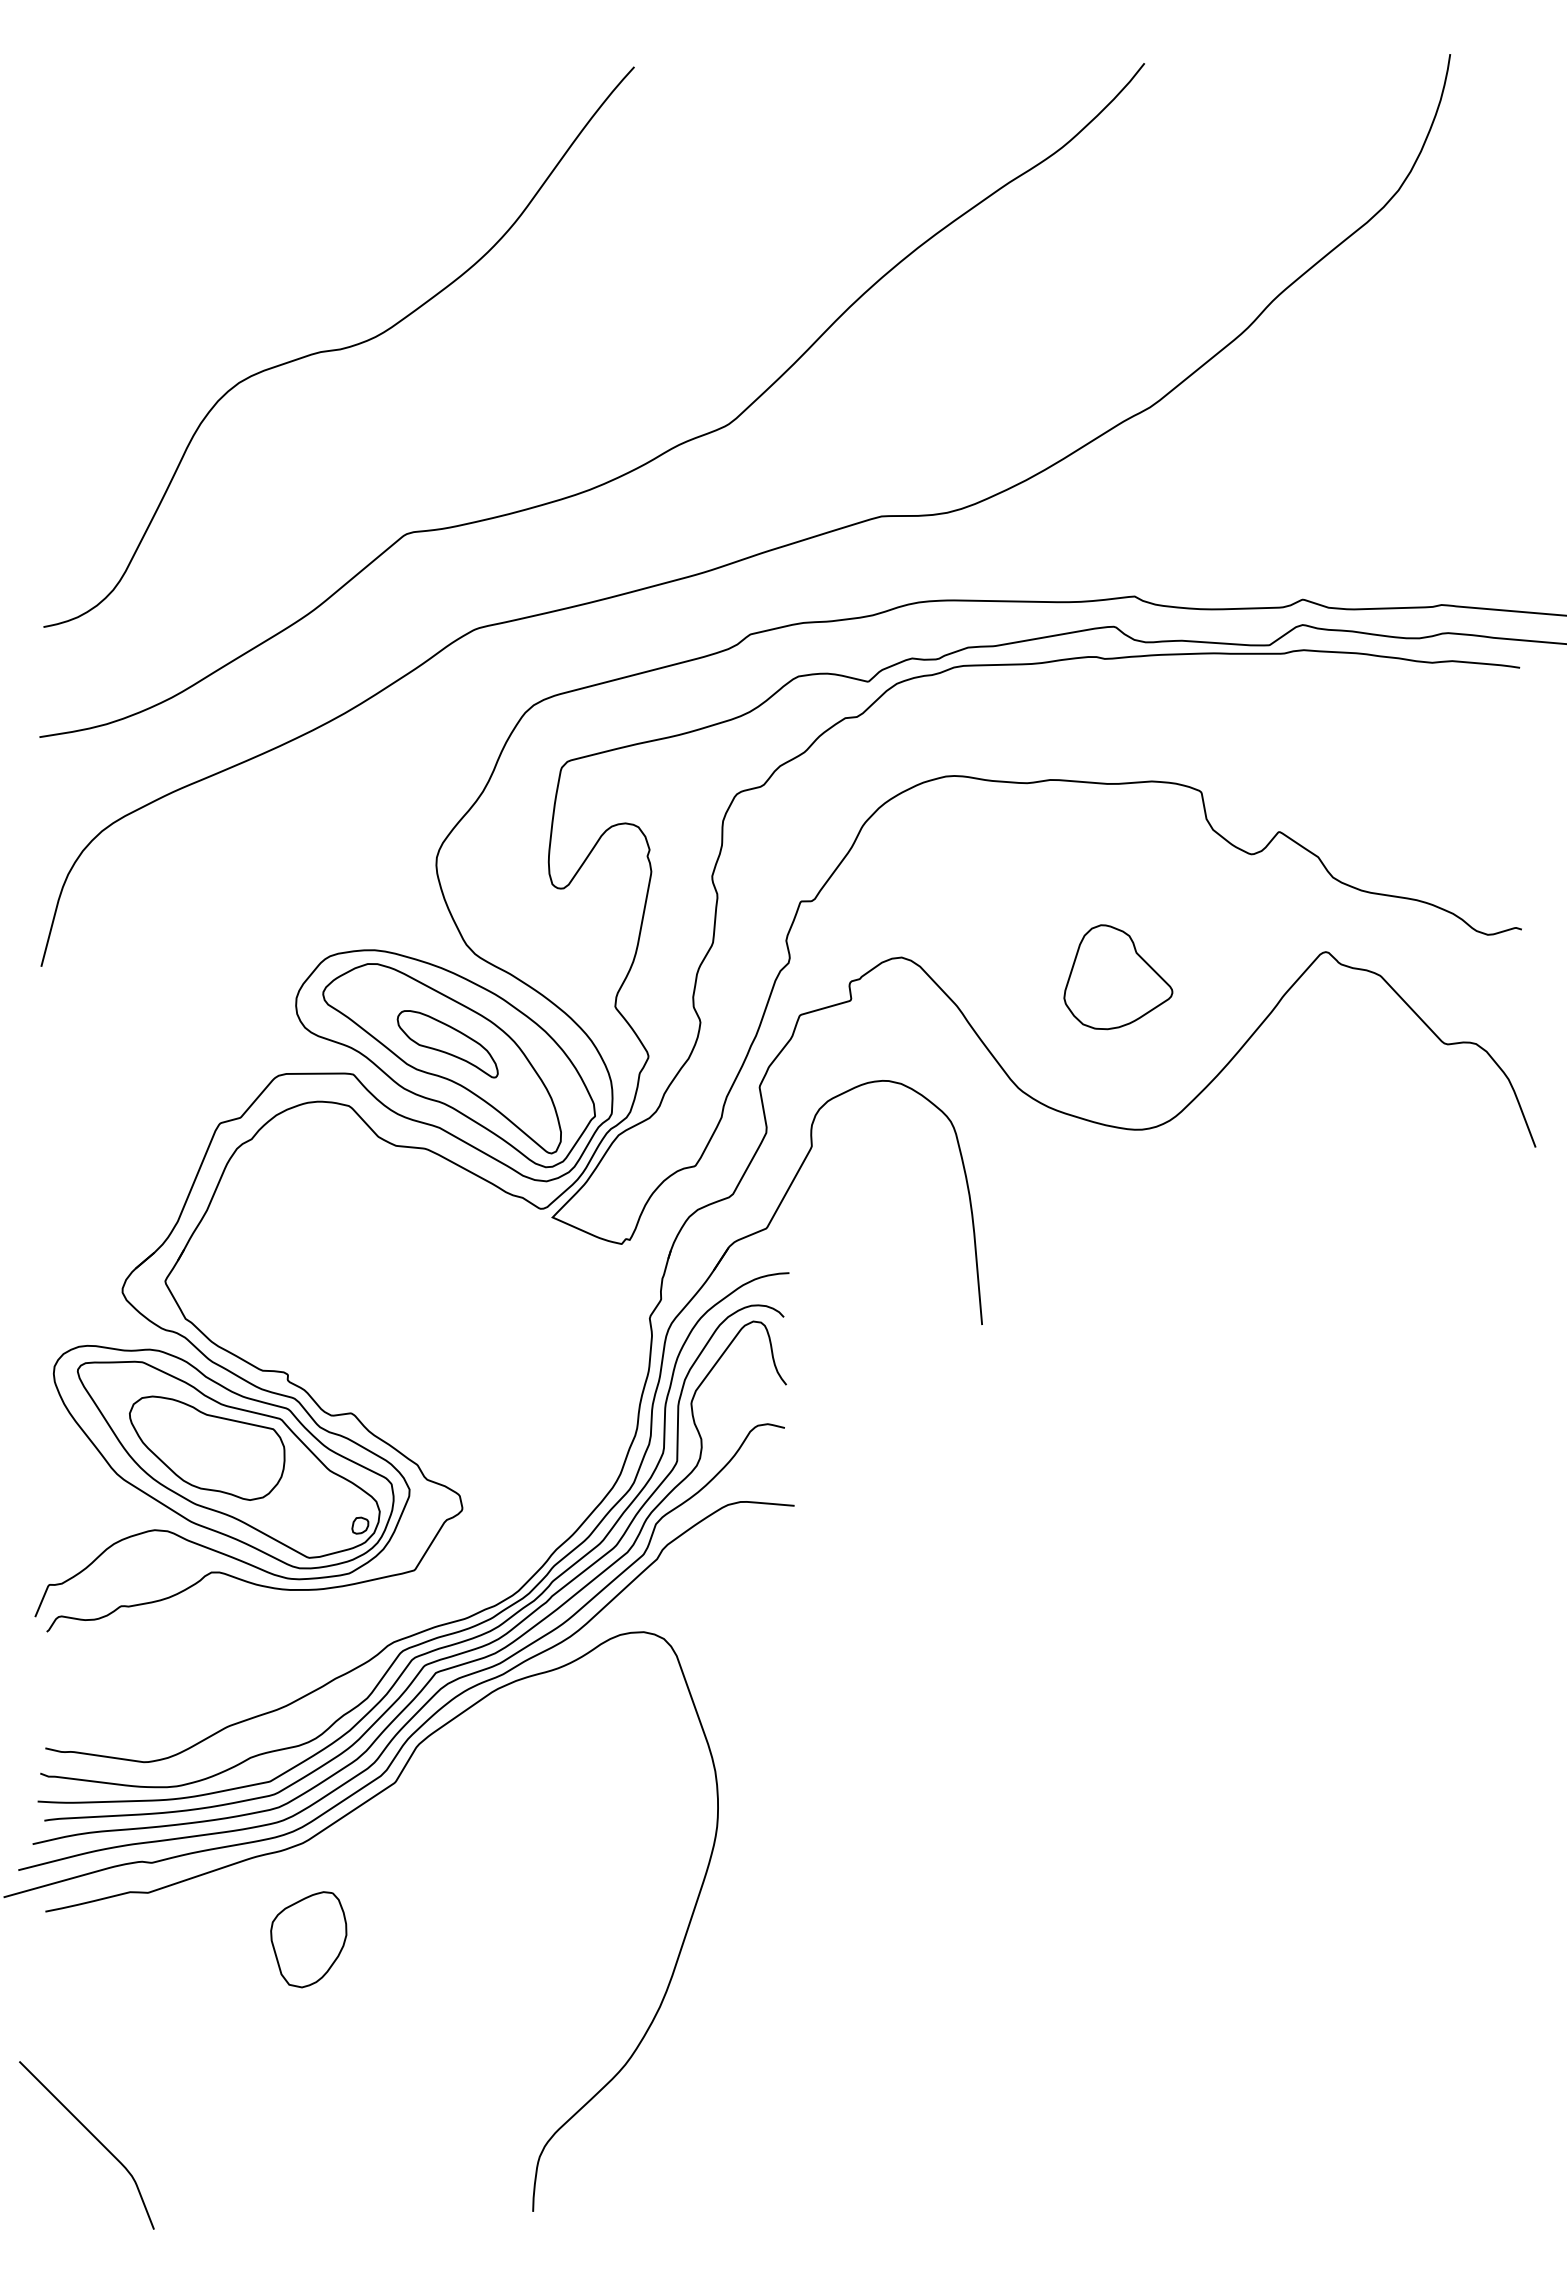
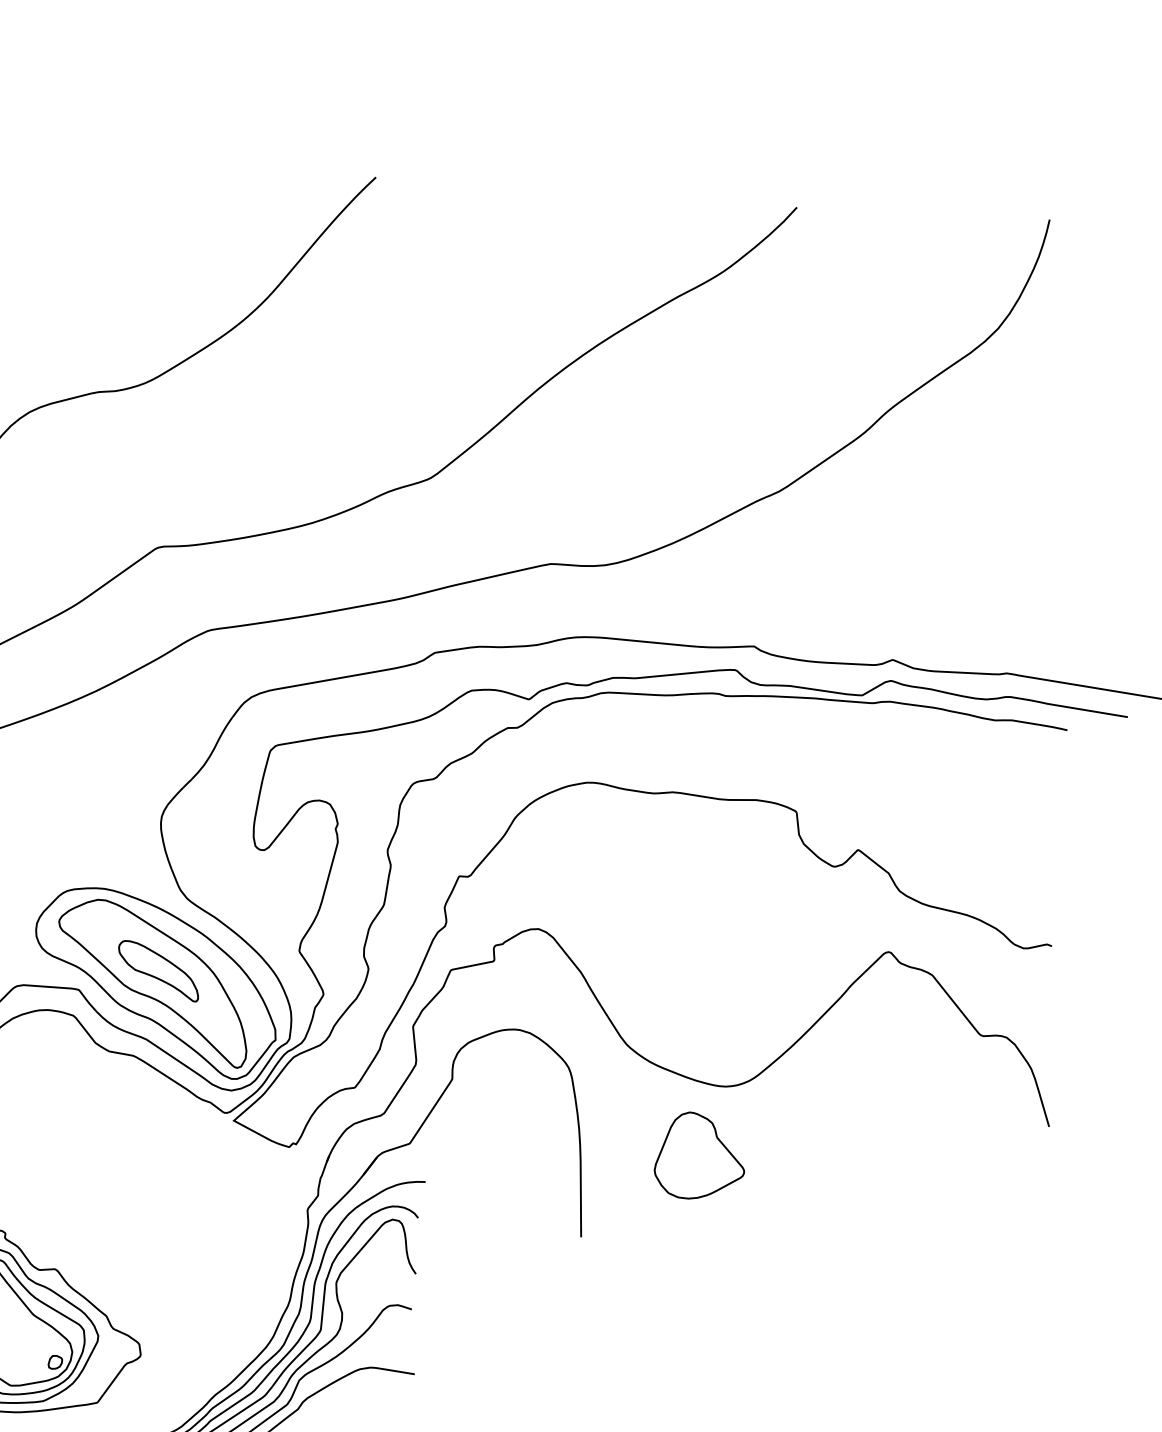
part: (1118, 977) -> (700, 1156), moved

